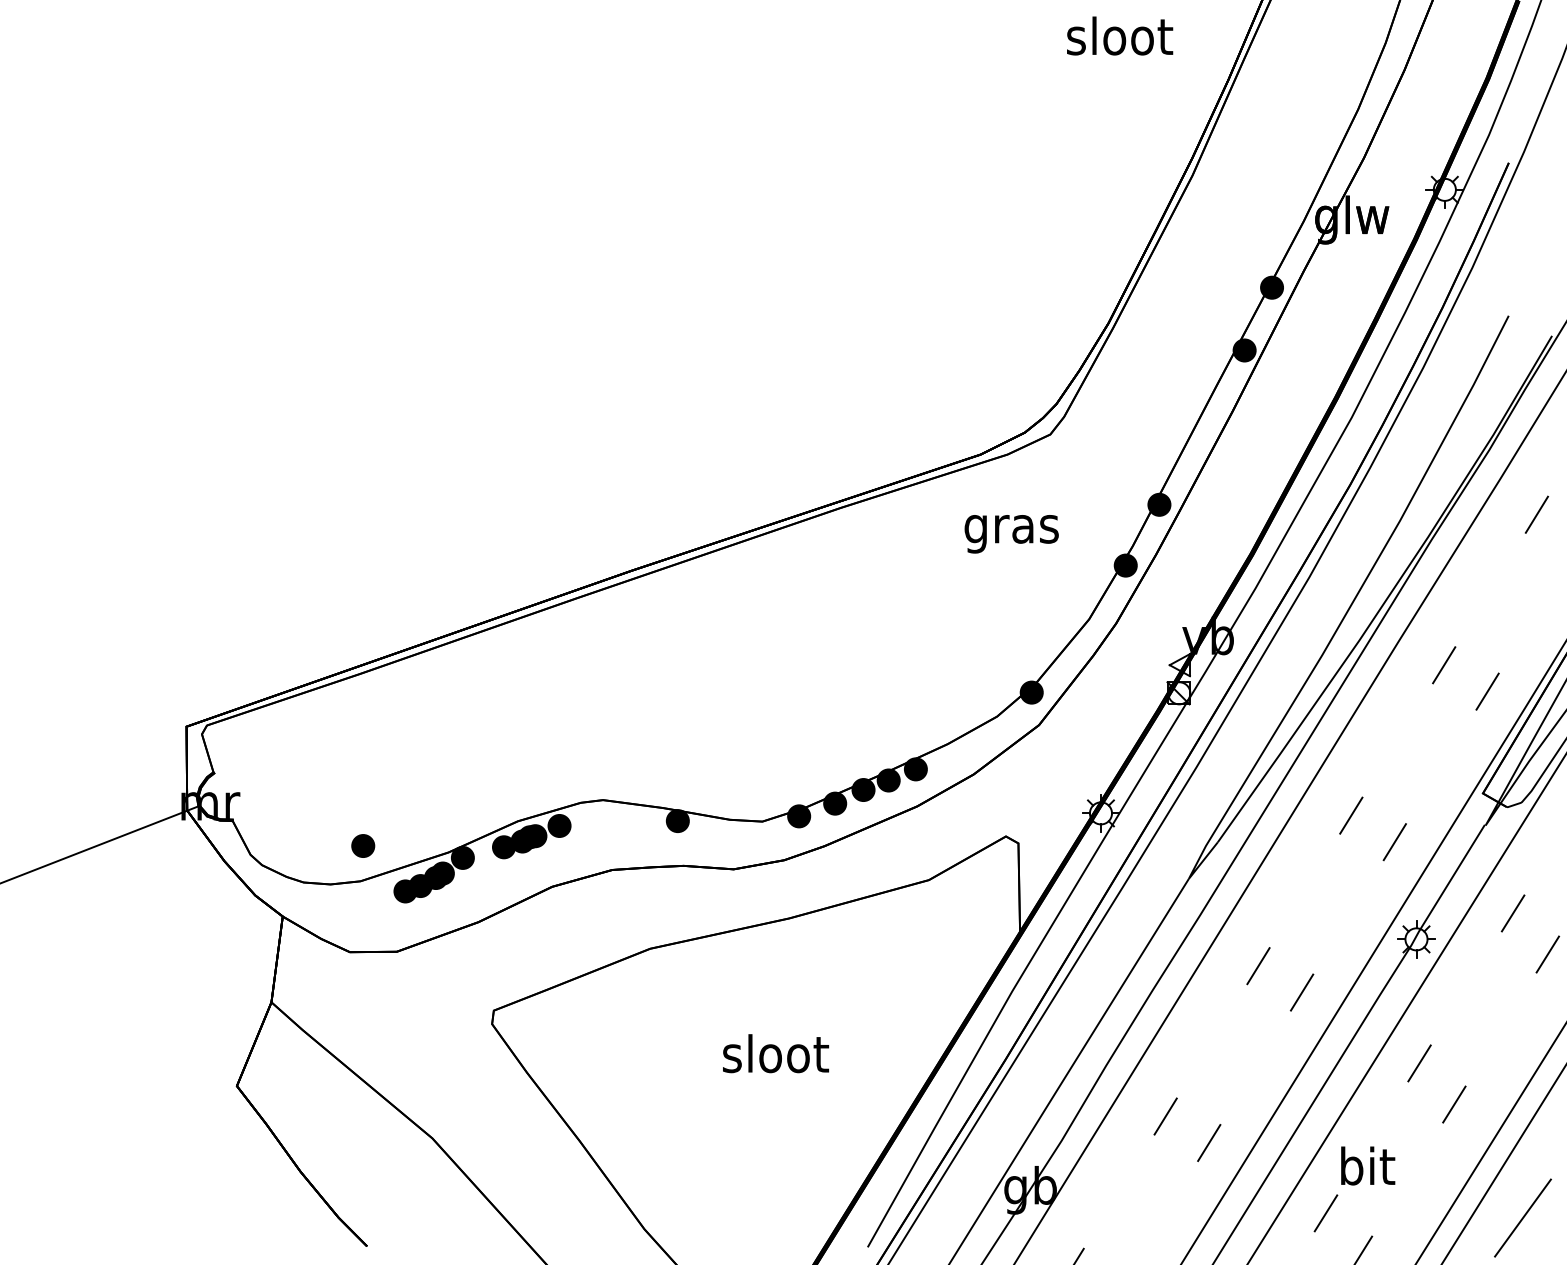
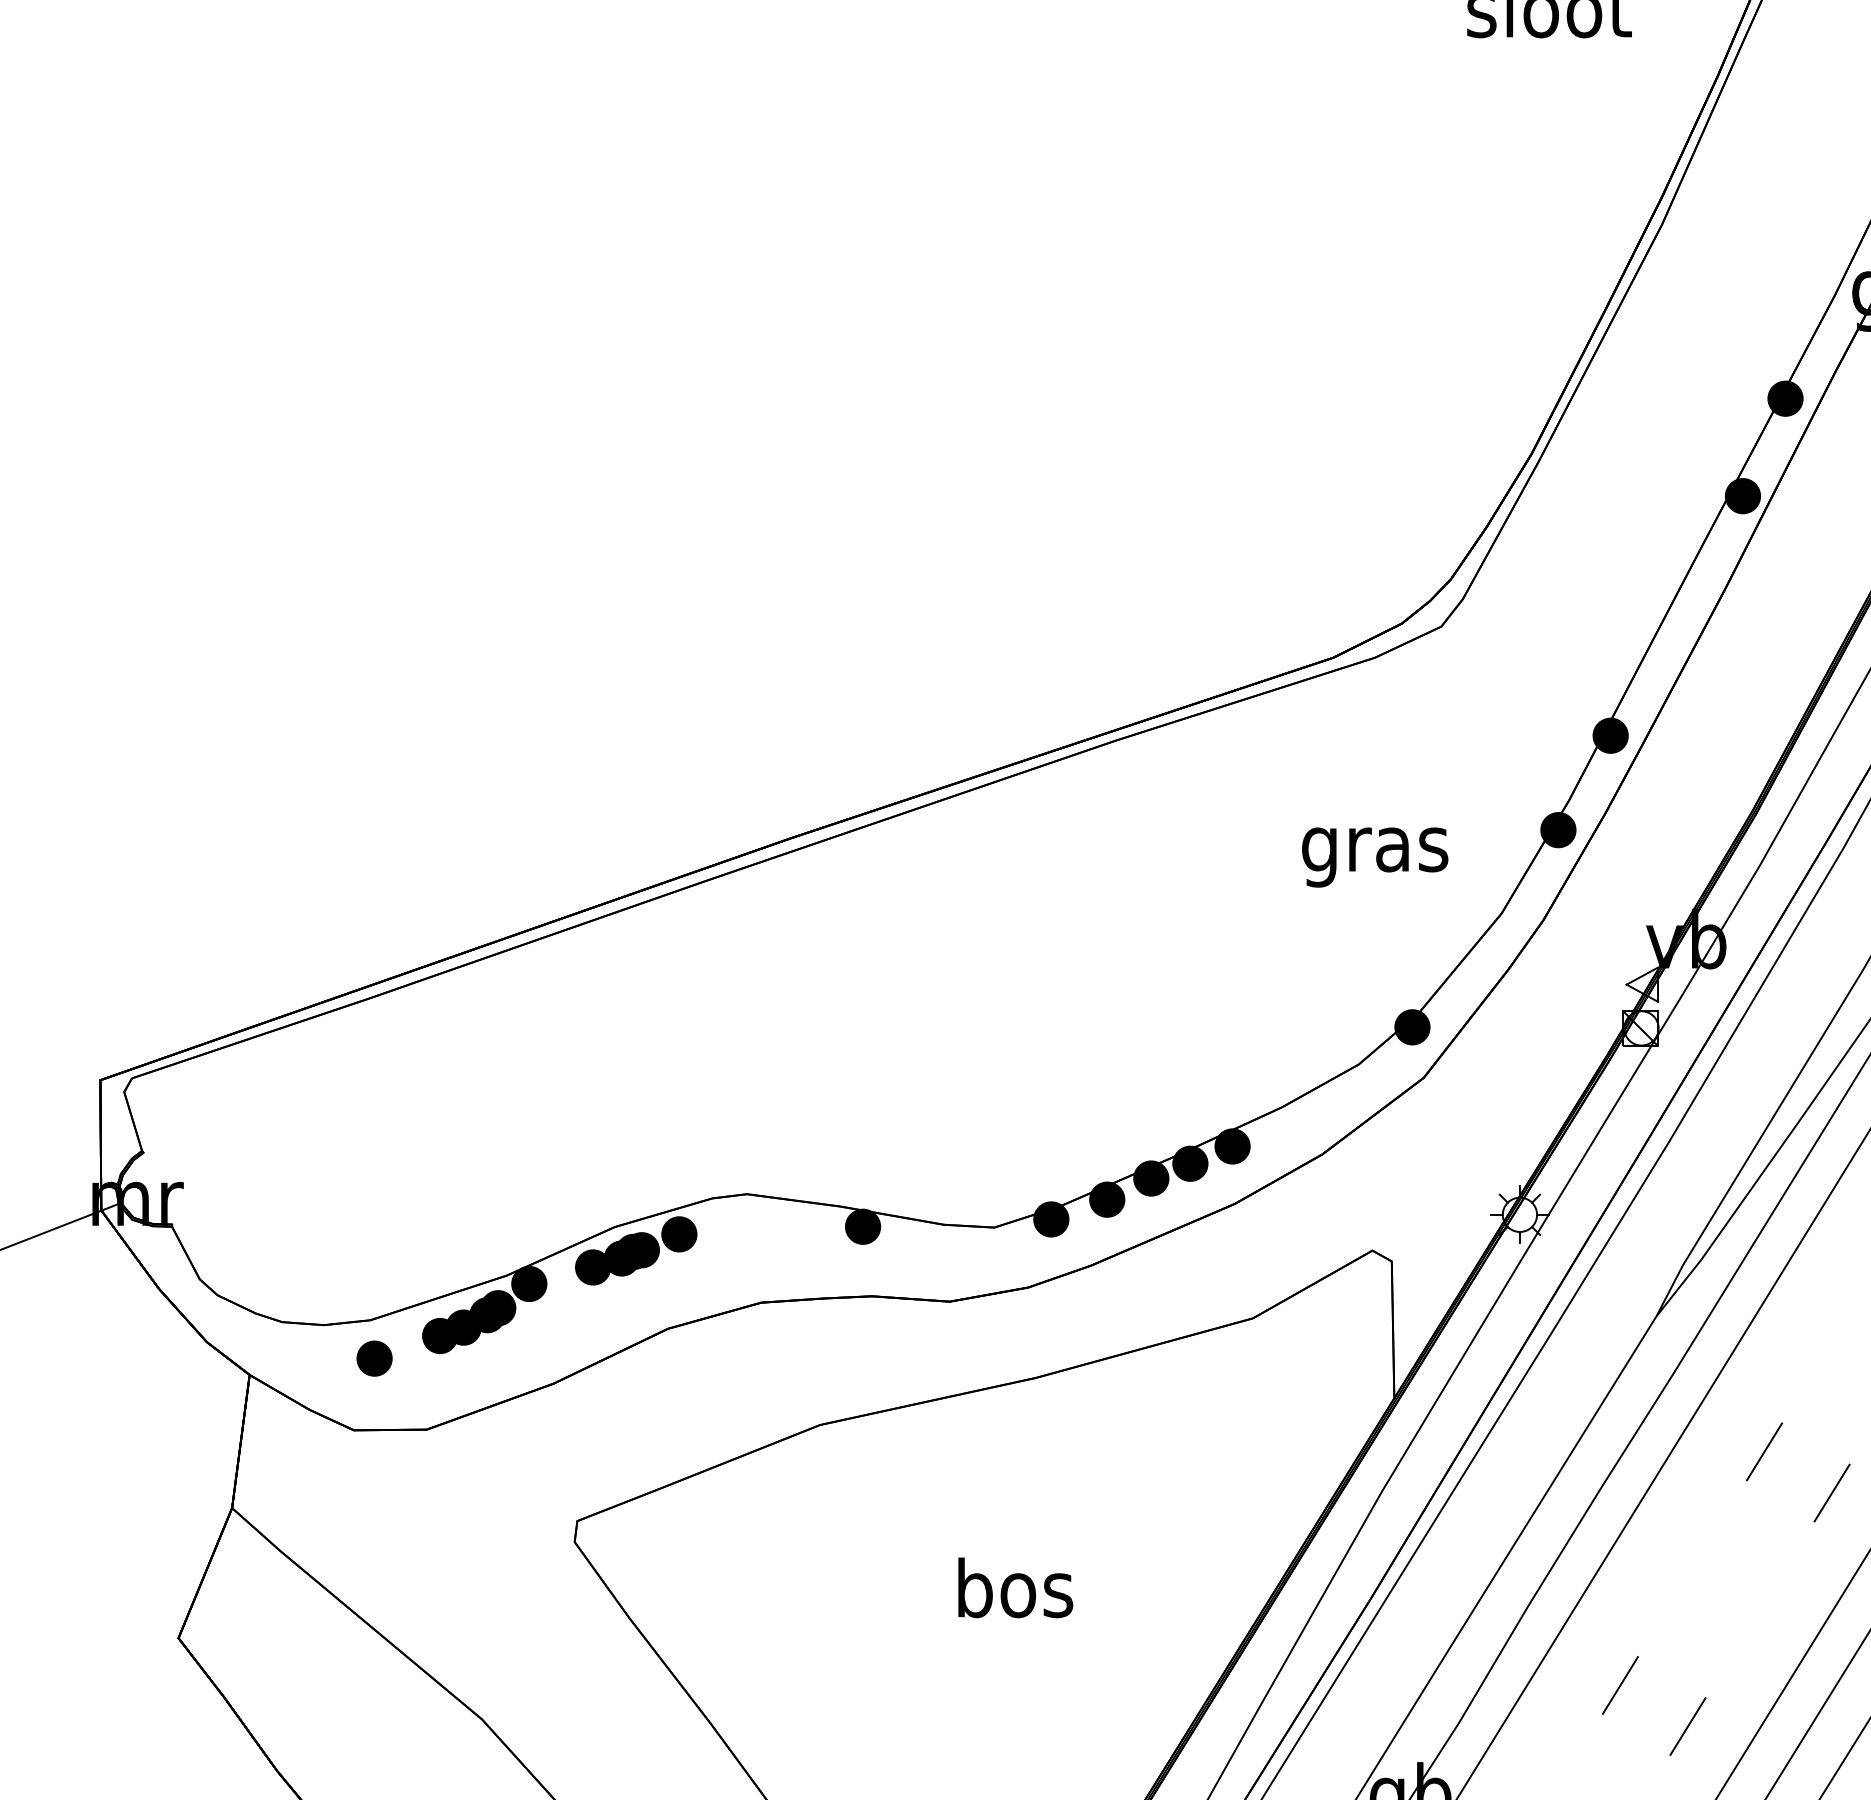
text: (1011, 534) -> (1374, 857), moved
part: (363, 845) -> (375, 1357), moved
text: (776, 1053) -> (1016, 1587), sloot -> bos

